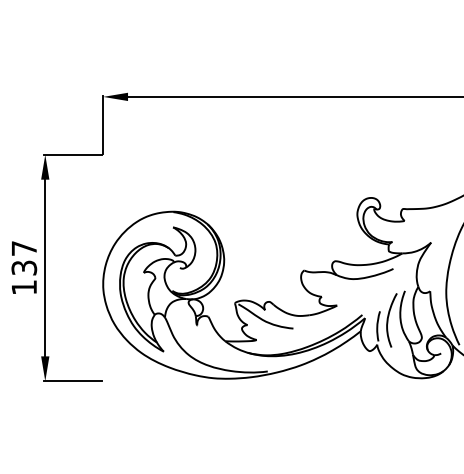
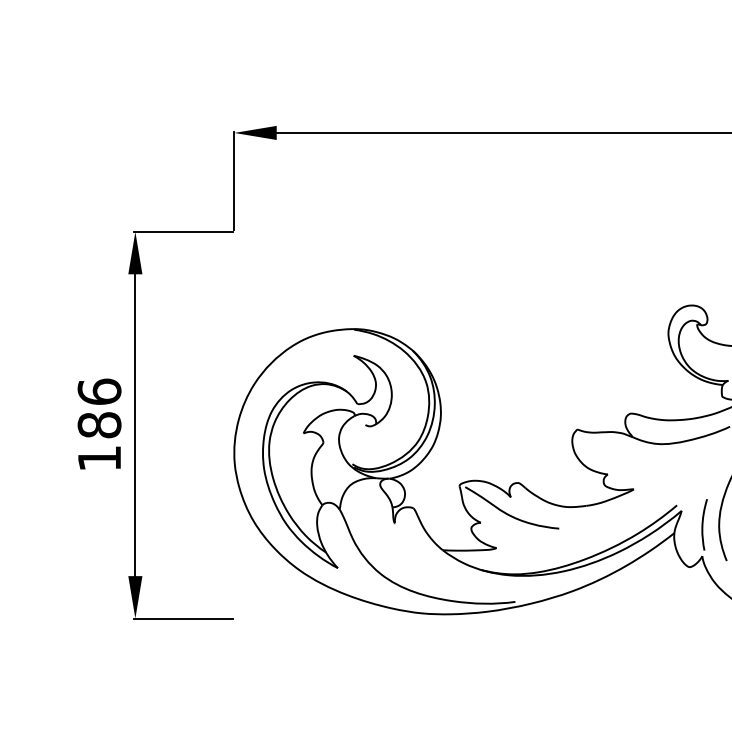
text: (24, 257) -> (99, 407), 137 -> 186

